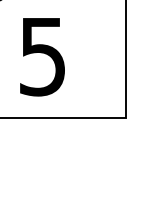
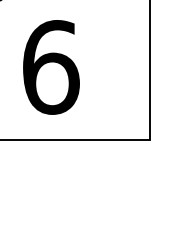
text: (43, 56) -> (51, 67), 5 -> 6

